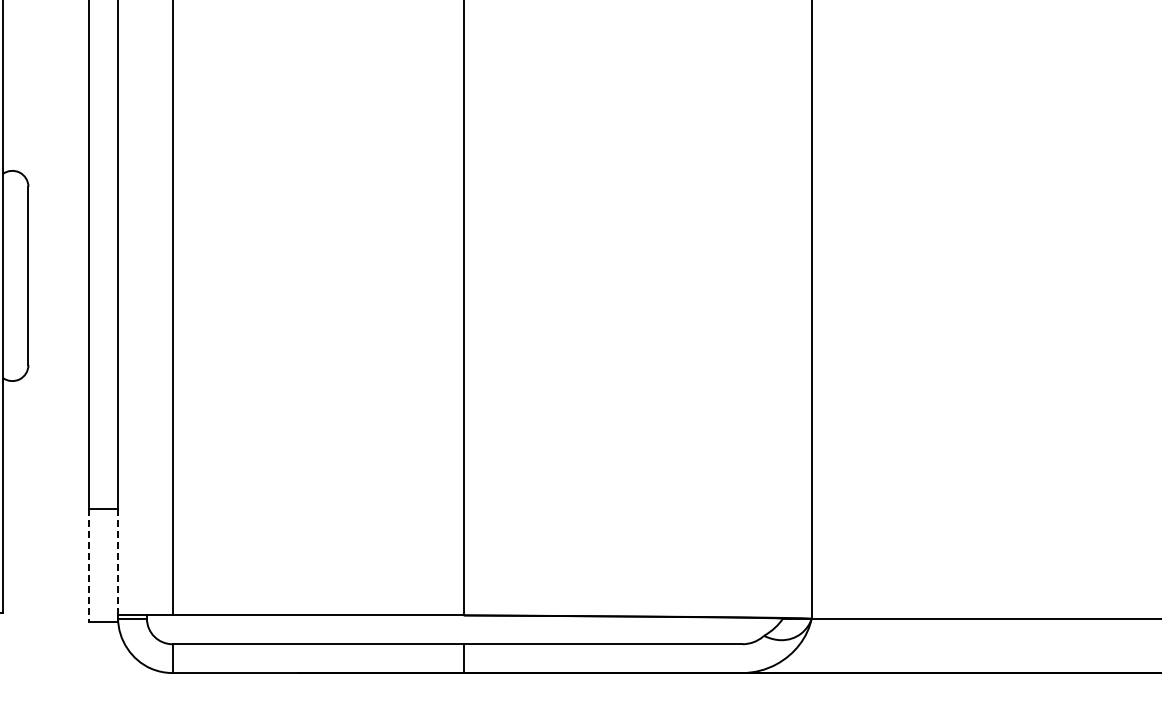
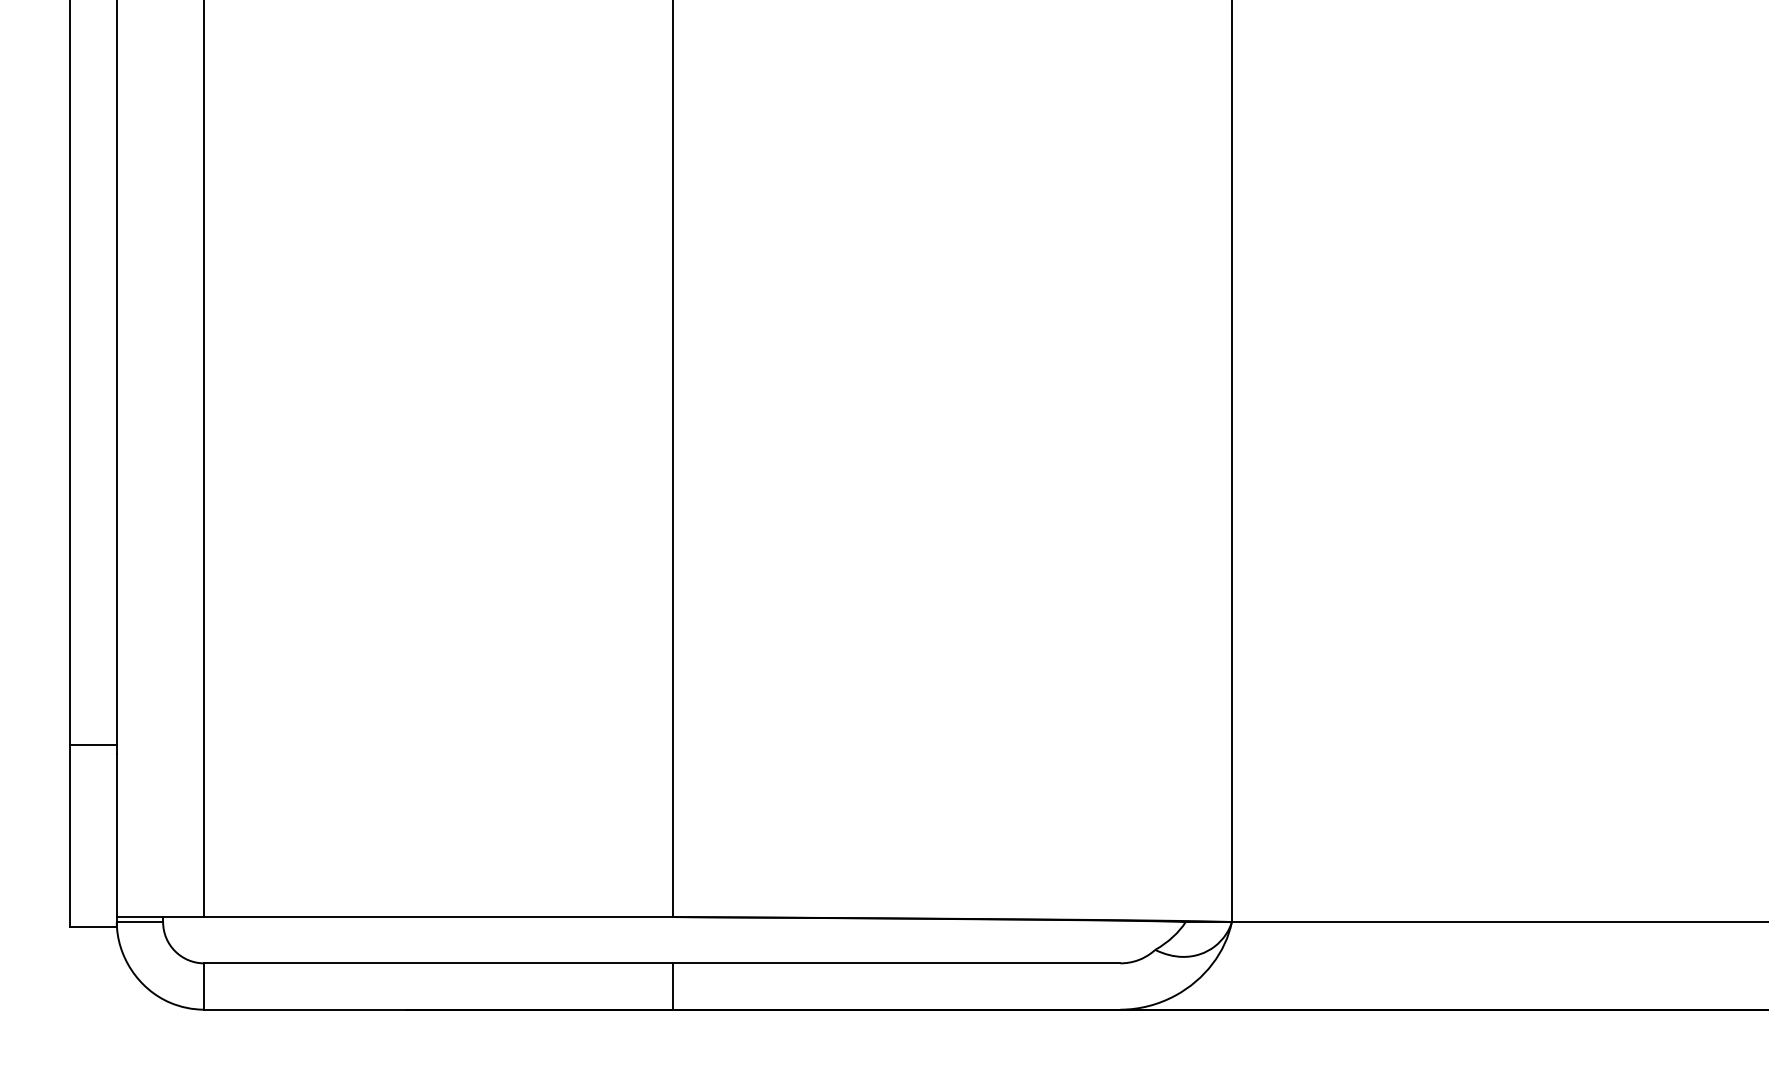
line: (118, 564) -> (117, 835), dashed -> solid
line: (89, 565) -> (70, 836), dashed -> solid

